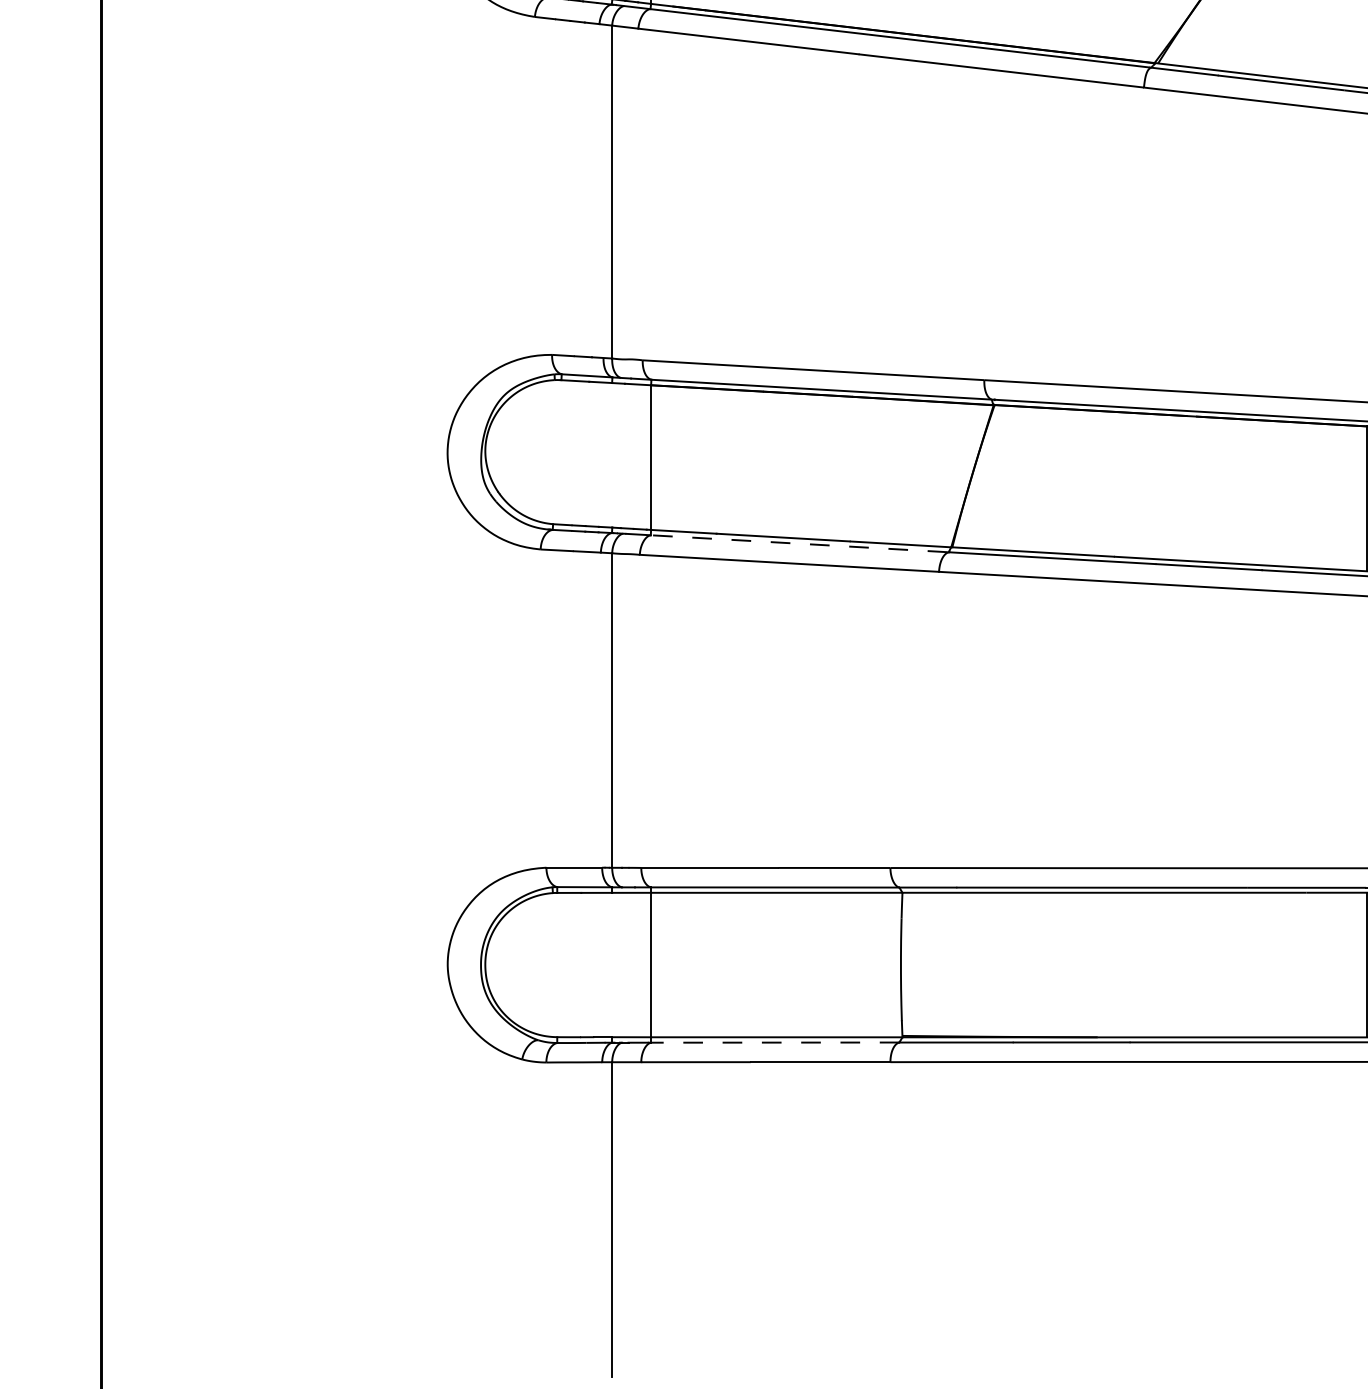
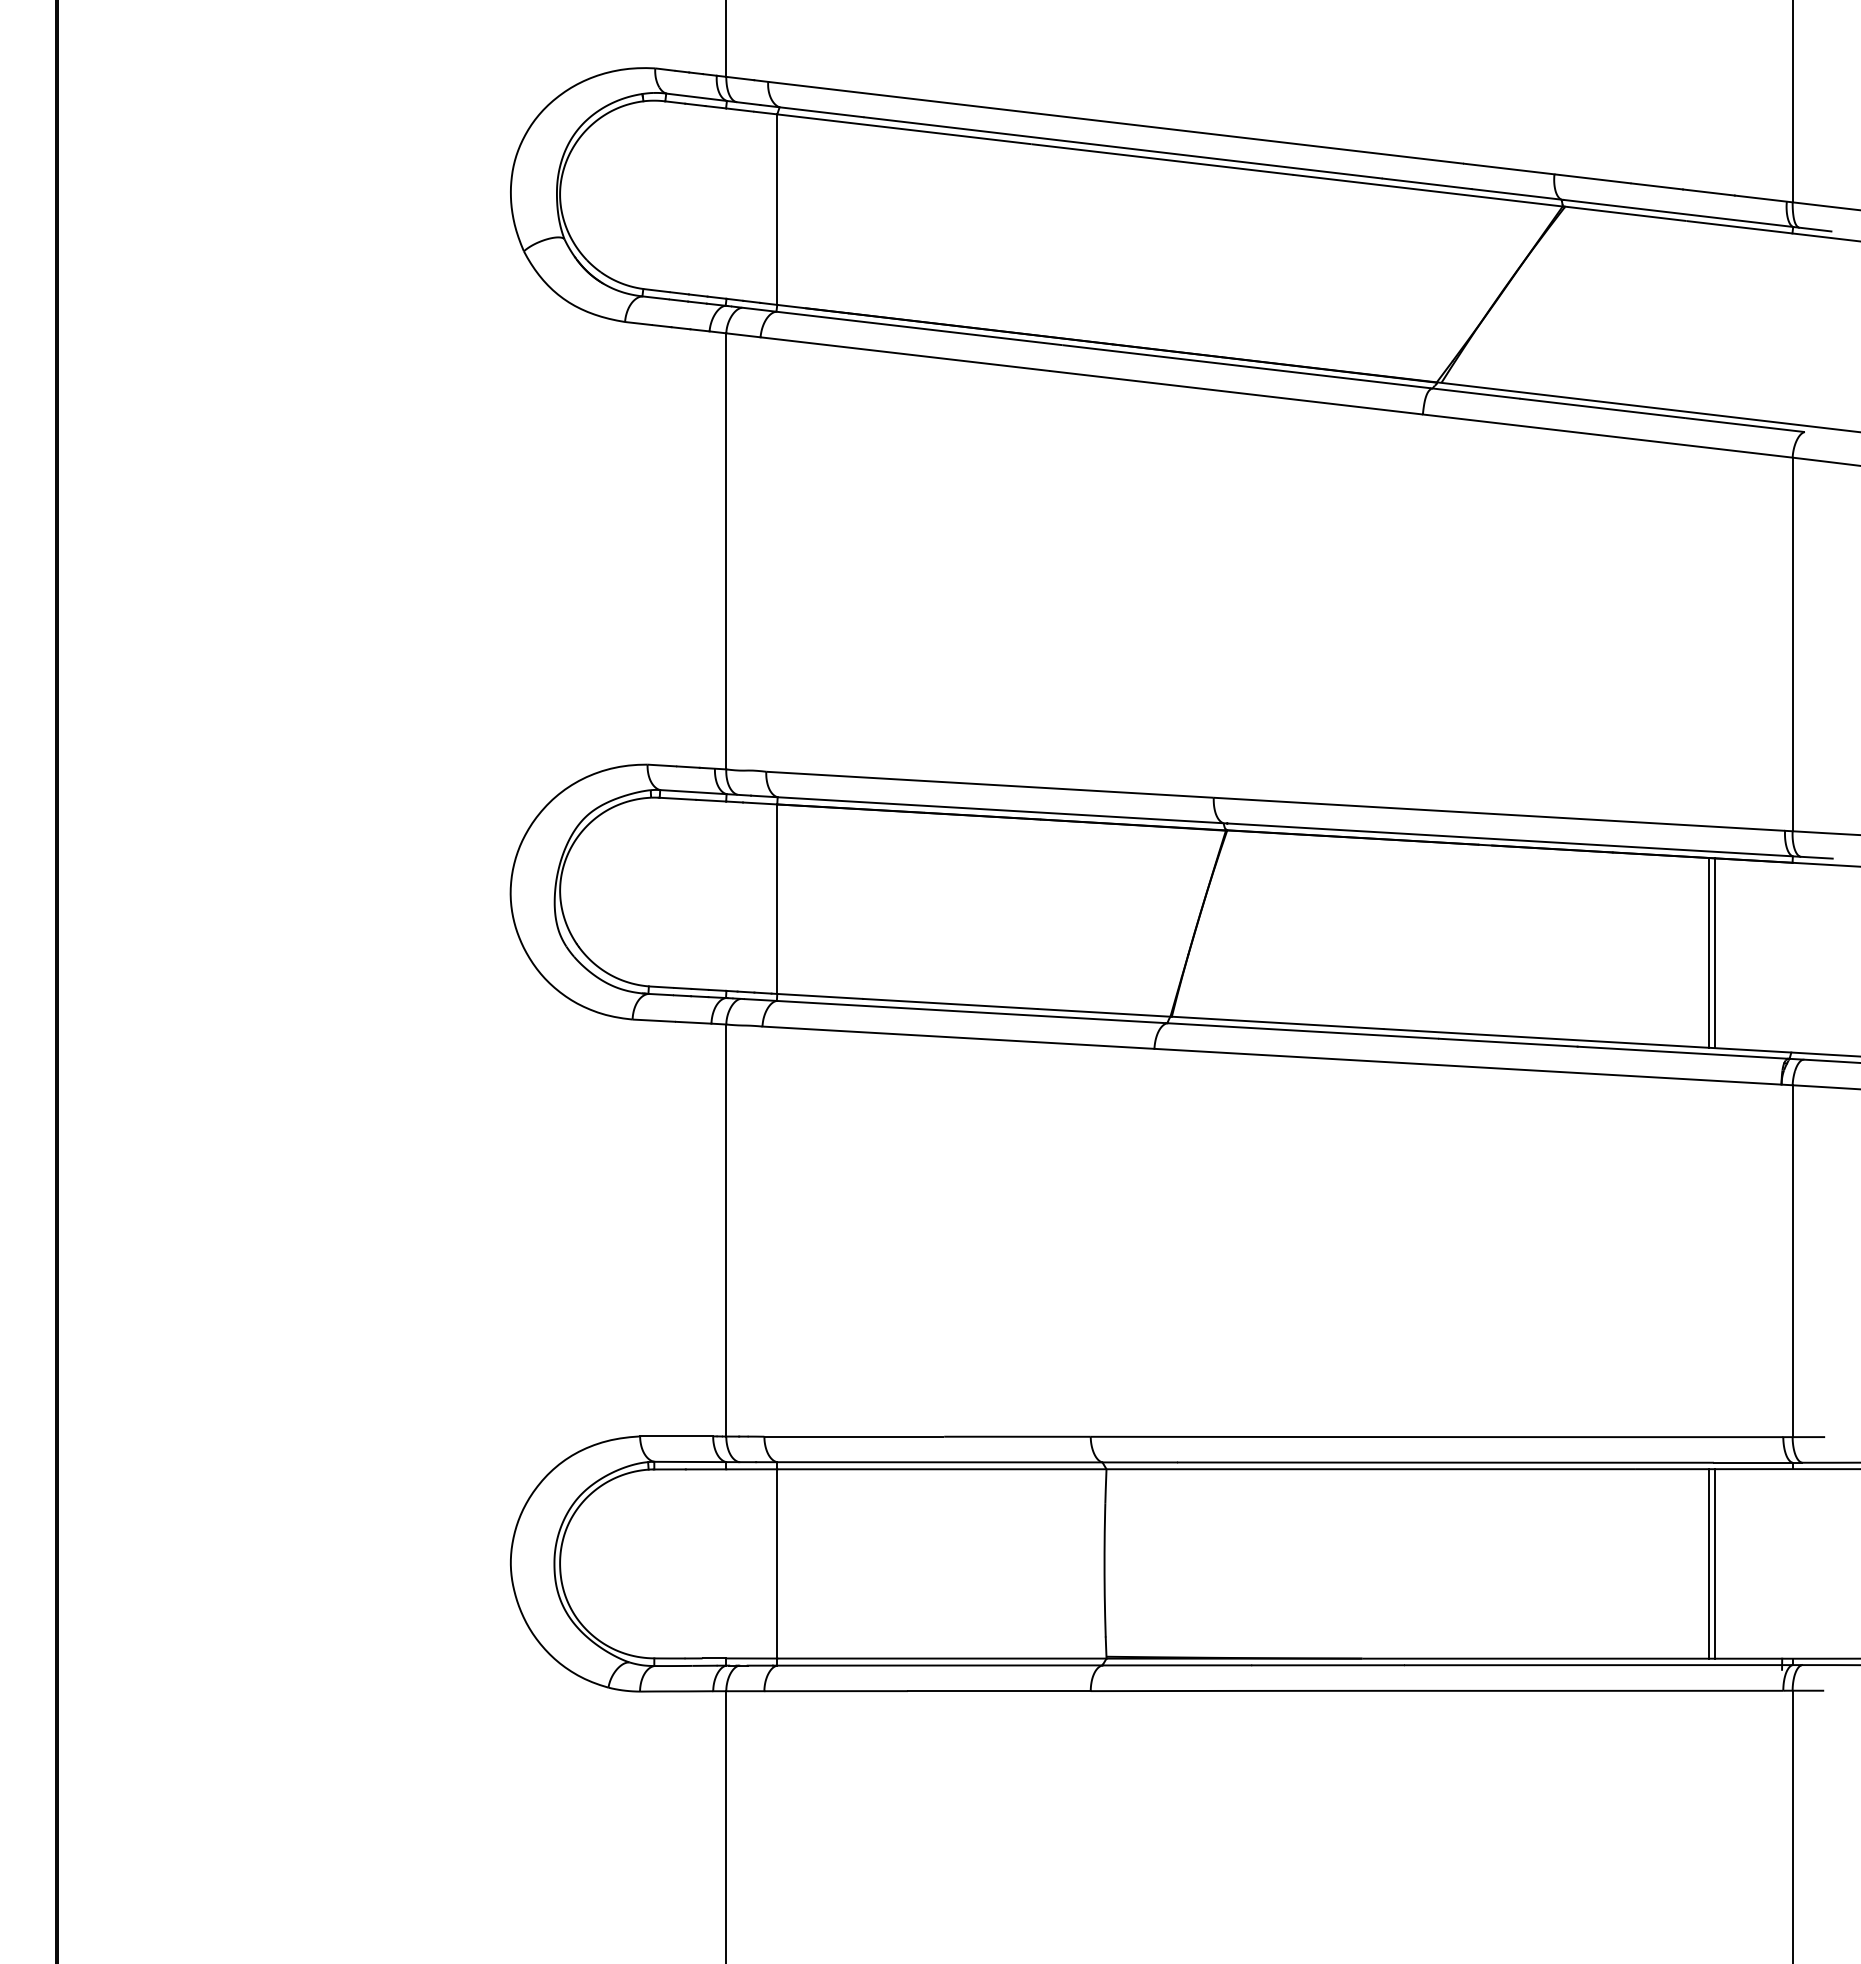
line: (1362, 498) -> (1709, 952), added
line: (798, 543) -> (970, 1011), dashed -> solid
line: (1362, 964) -> (1709, 1563), added
line: (773, 1042) -> (937, 1665), dashed -> solid

